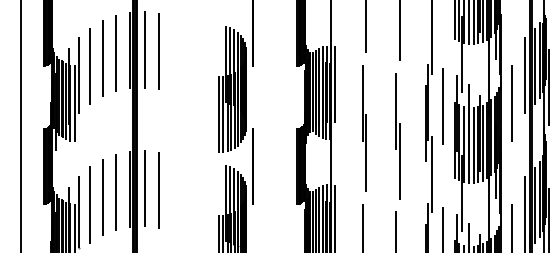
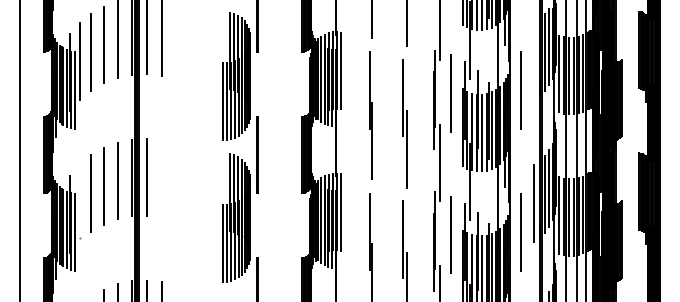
line: (524, 75) -> (534, 61), removed
line: (159, 189) -> (161, 178), removed
line: (78, 211) -> (79, 200), removed

